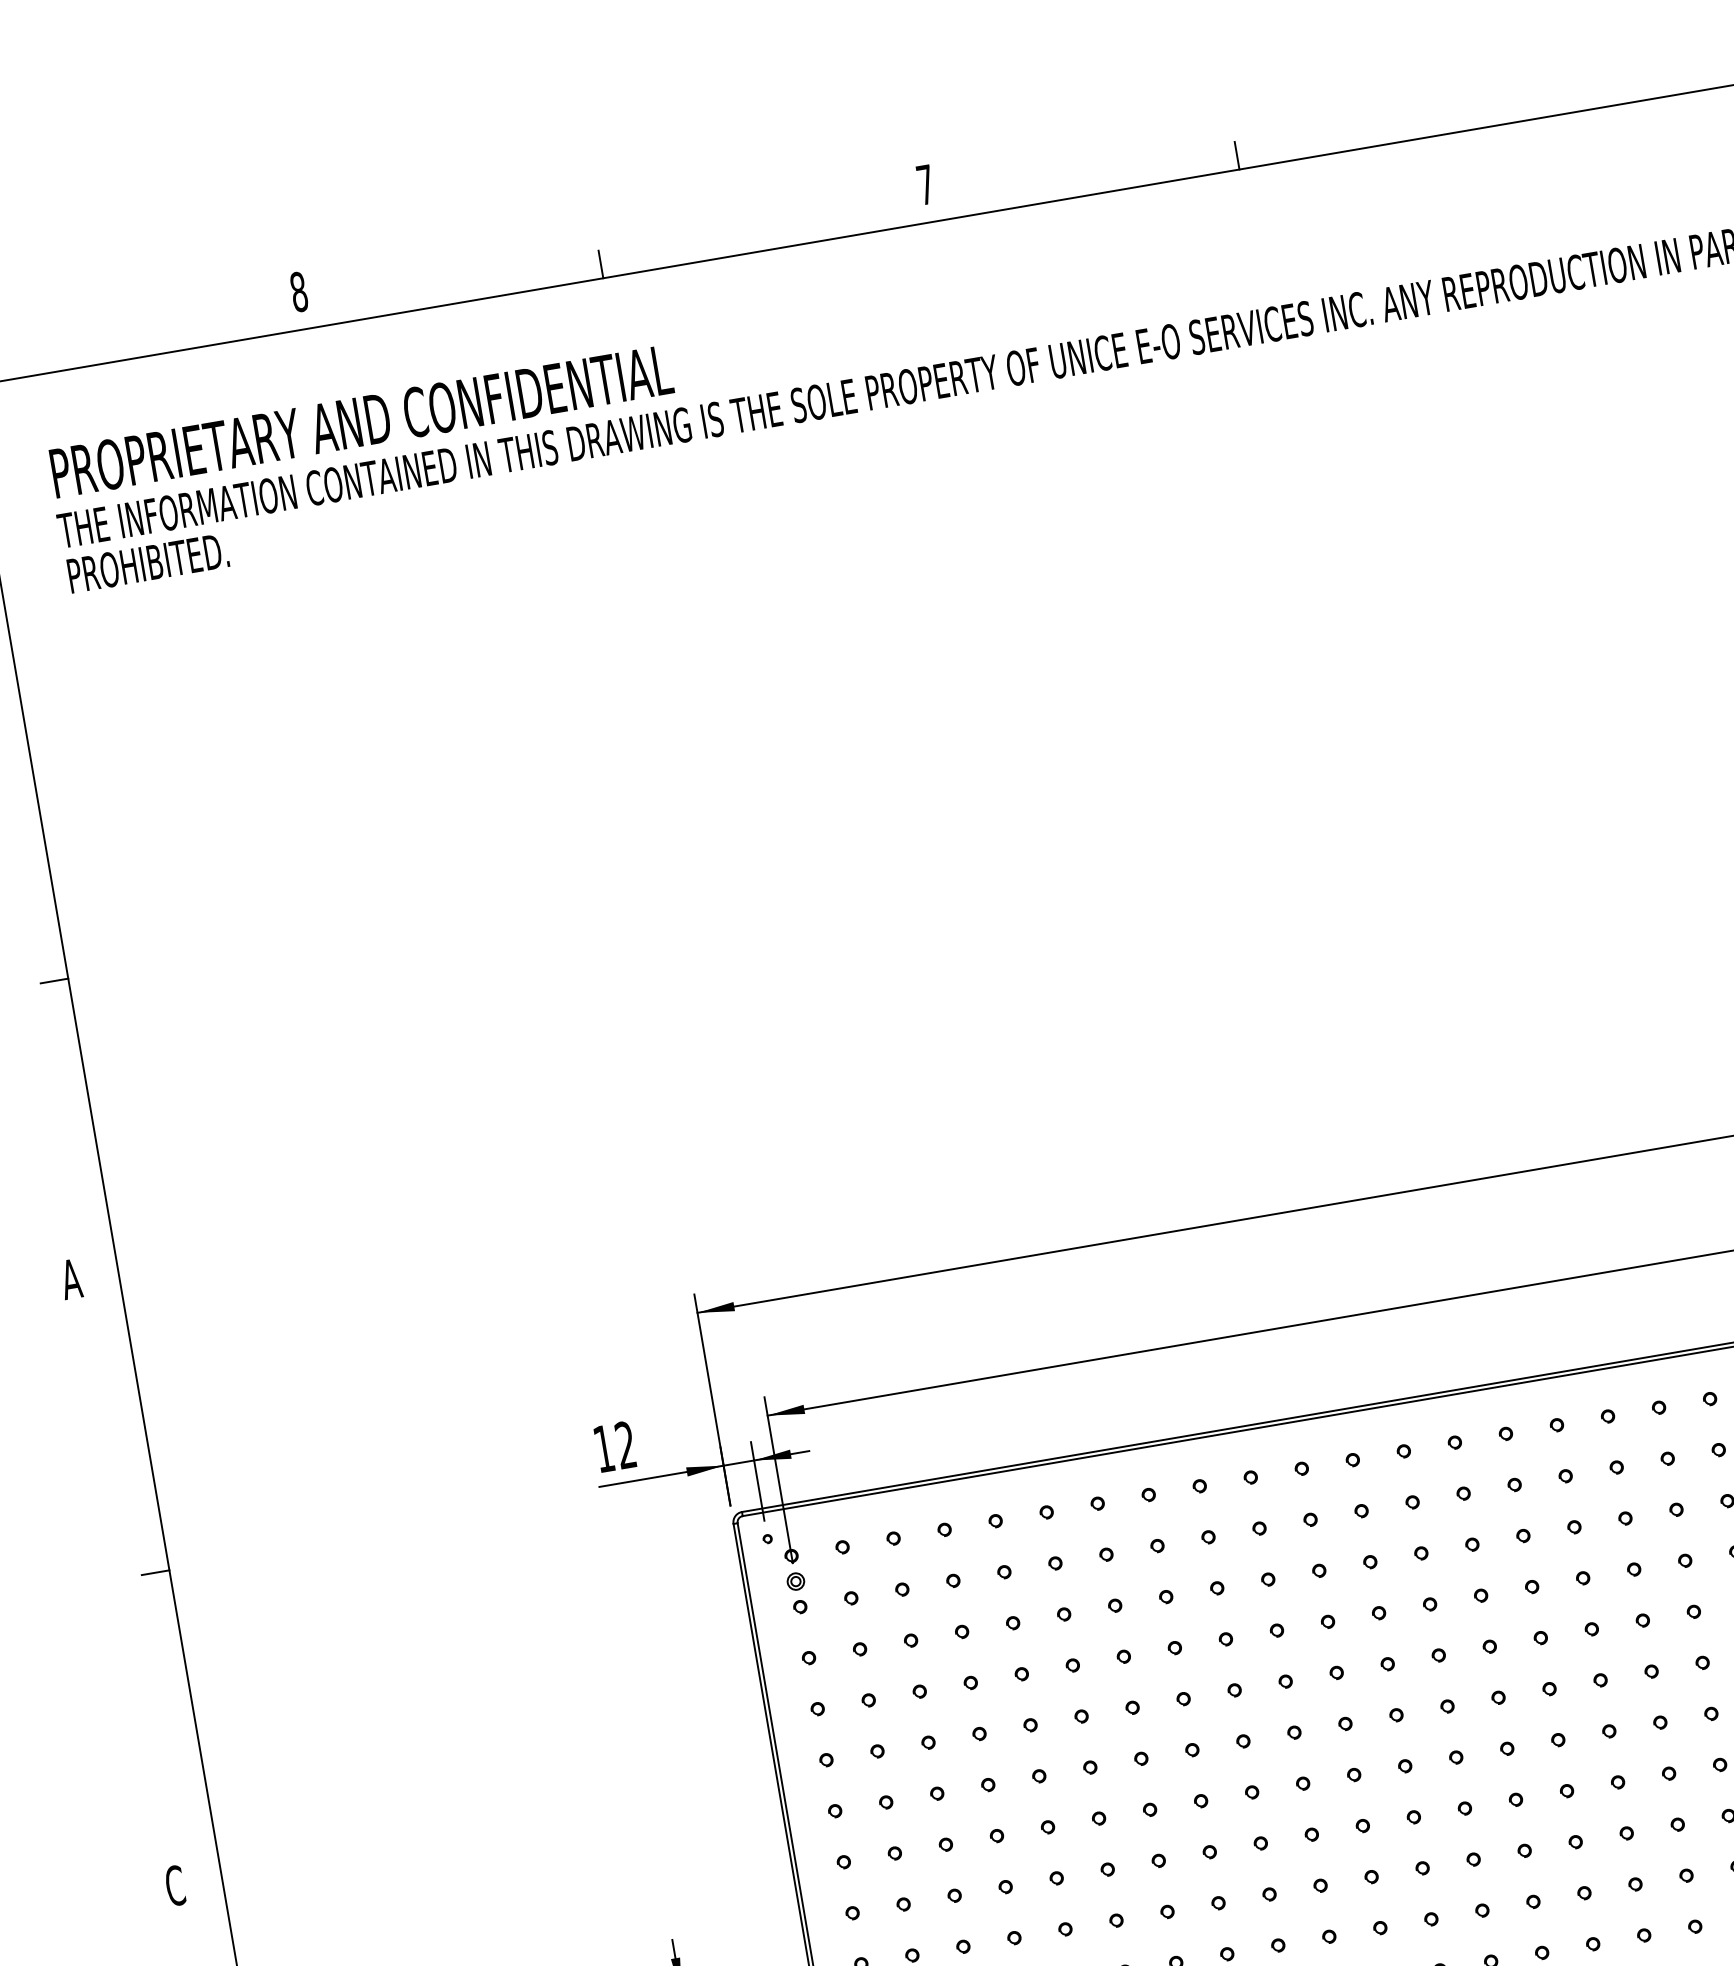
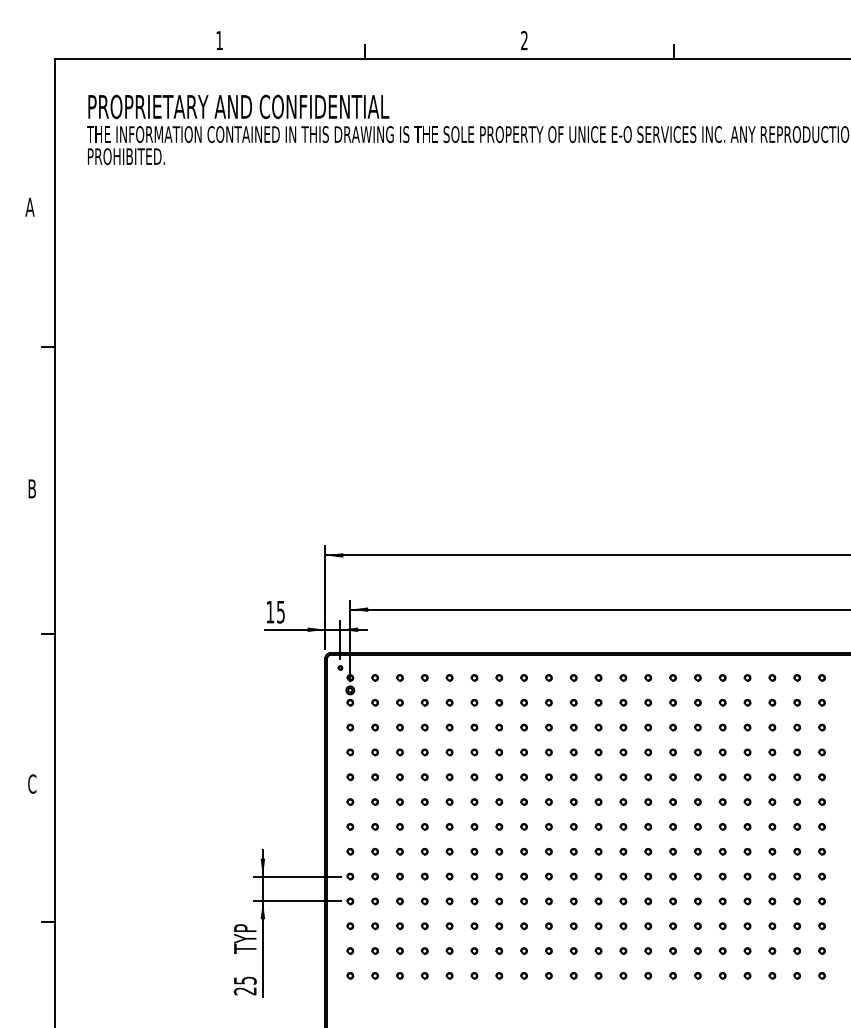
text: (925, 182) -> (524, 39), 7 -> 2
text: (298, 291) -> (219, 40), 8 -> 1
text: (69, 1278) -> (31, 488), A -> B
text: (624, 1443) -> (280, 611), 12 -> 15

